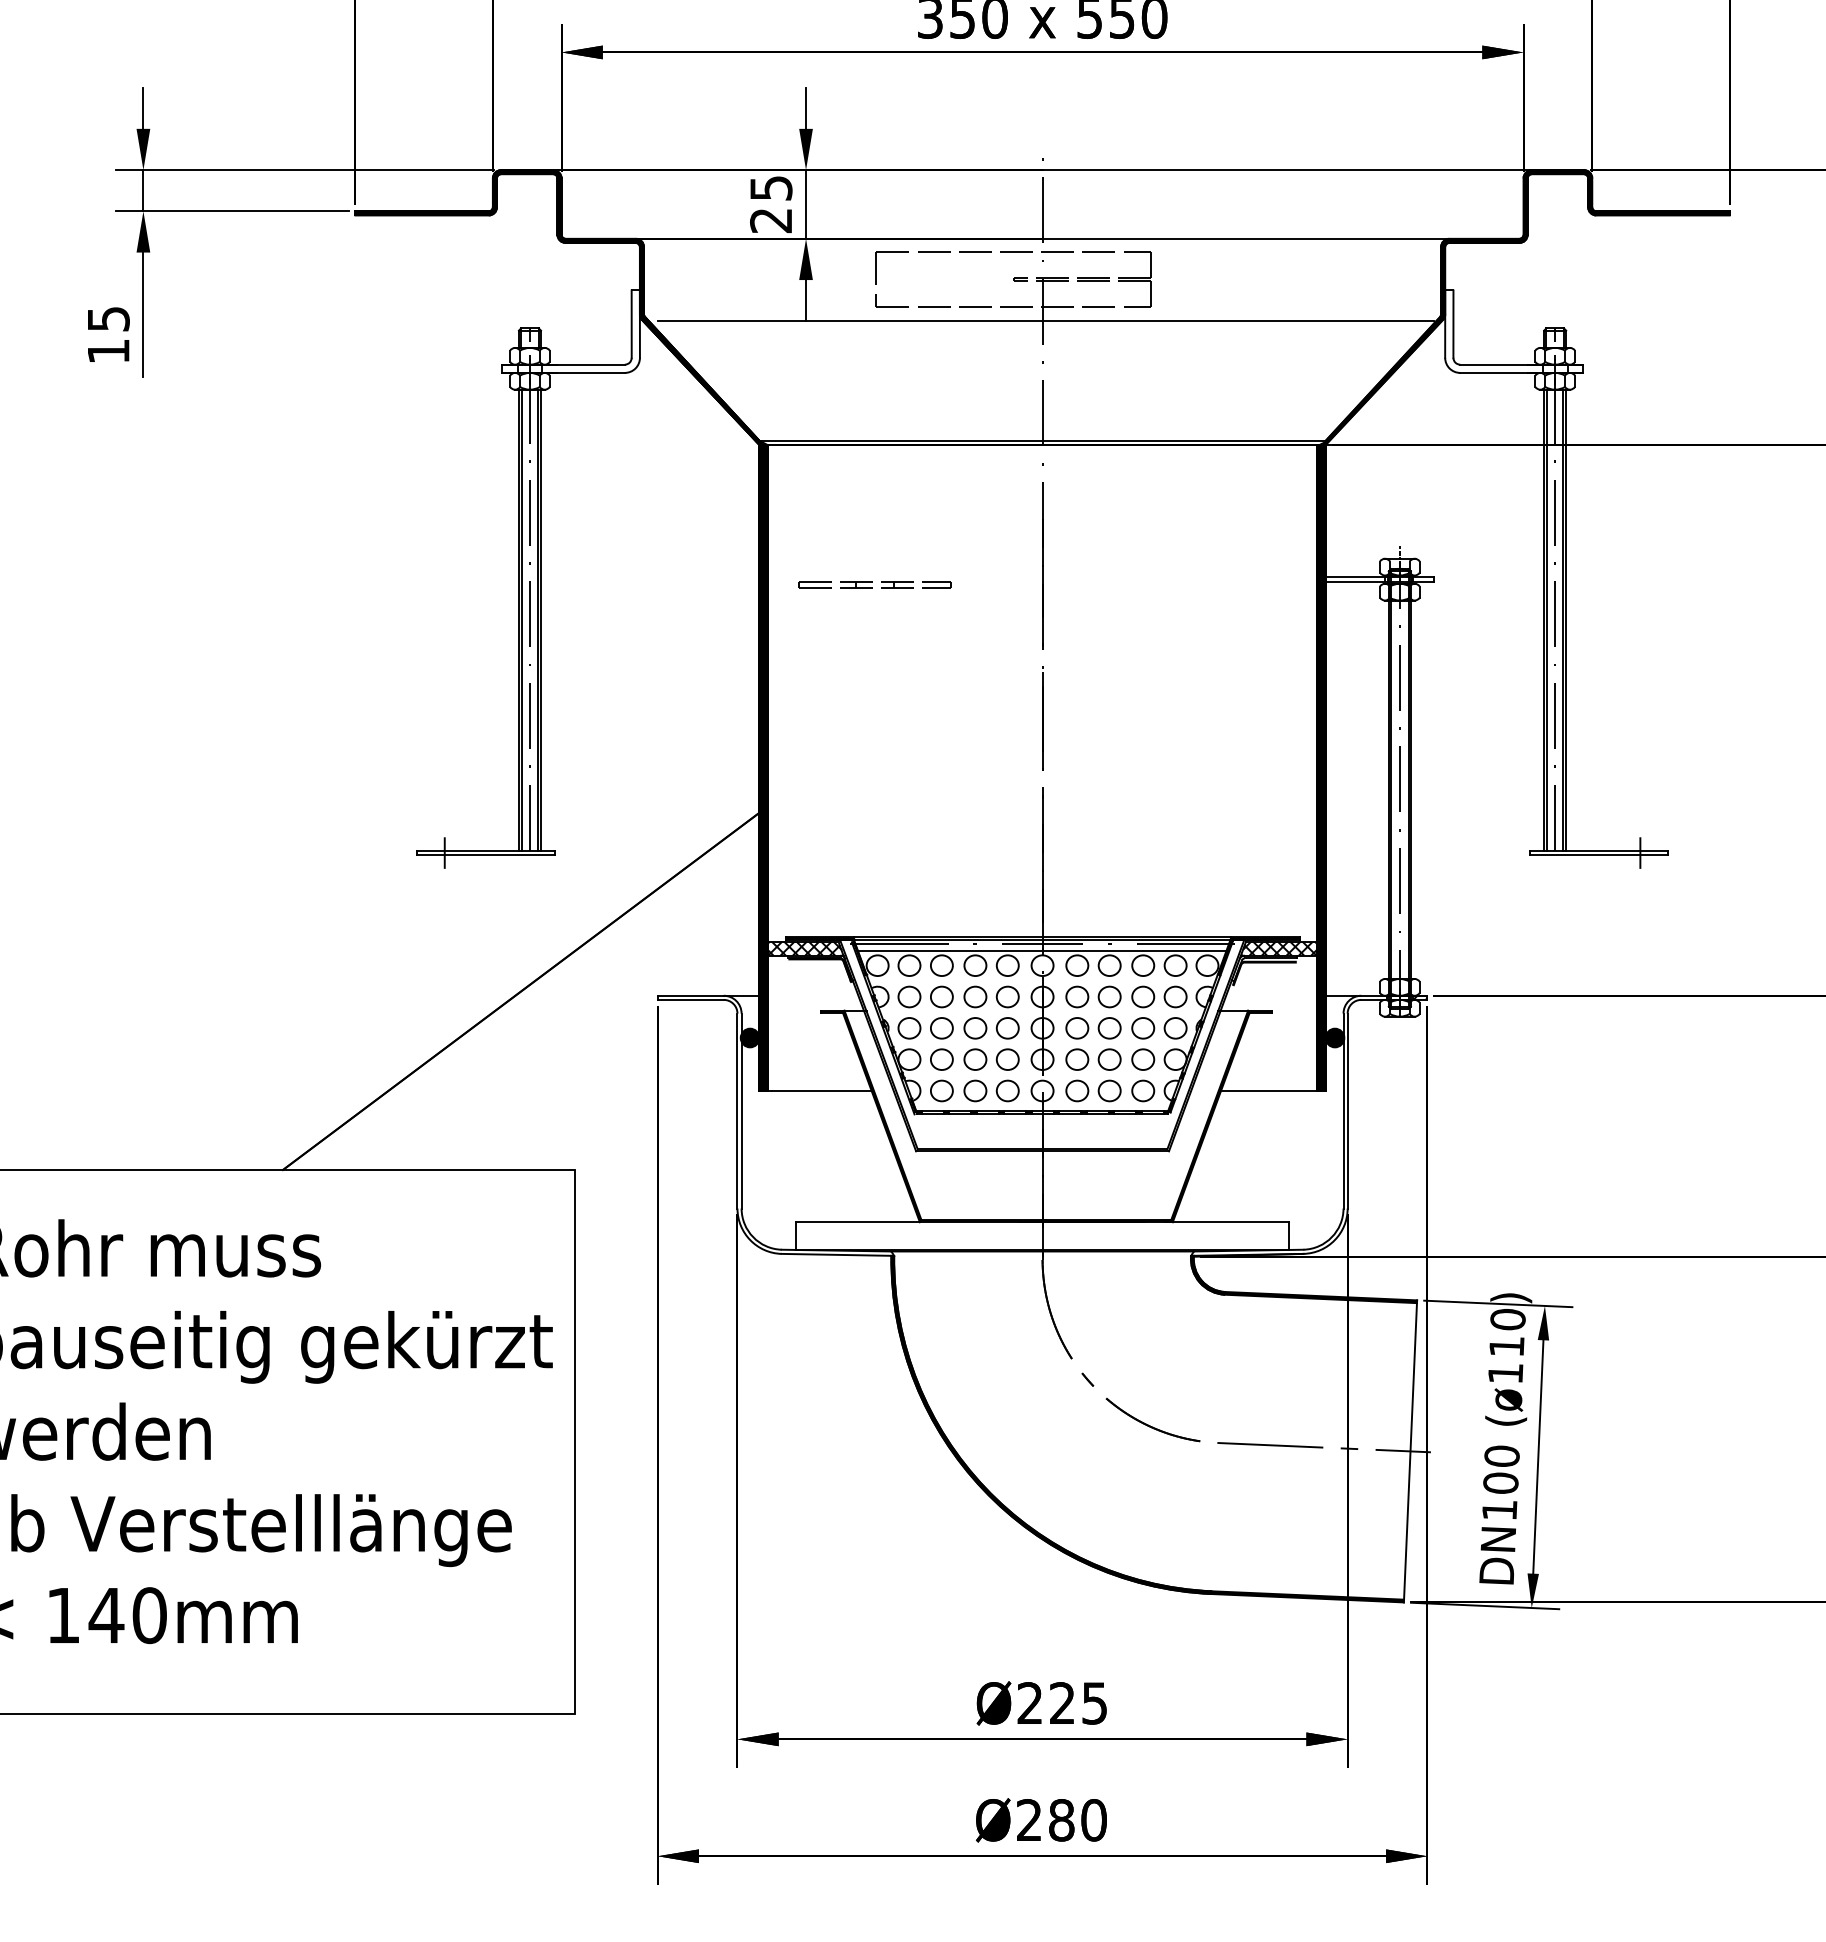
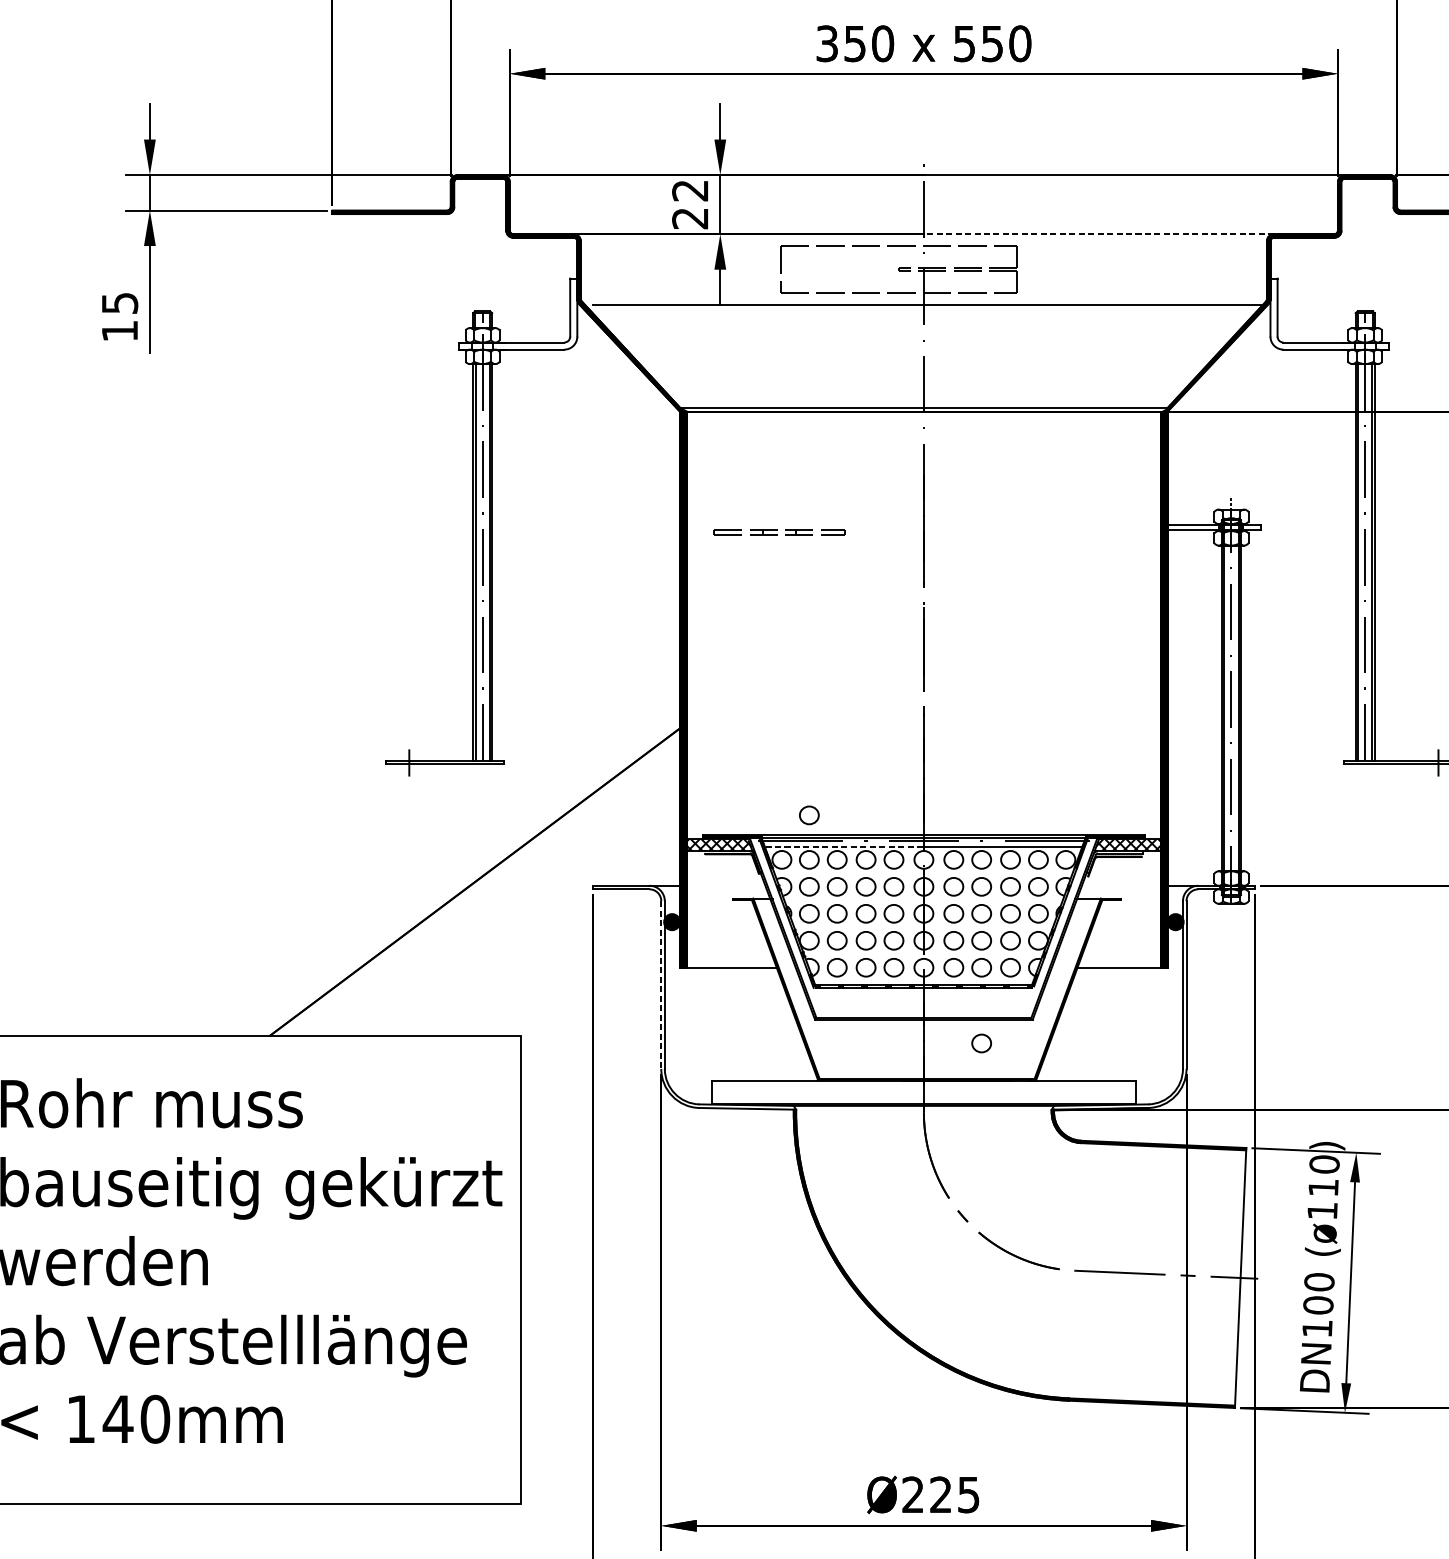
text: (771, 188) -> (690, 190), 25 -> 22
line: (1245, 238) -> (1098, 233), solid -> dashed
part: (909, 913) -> (809, 814), added
line: (950, 950) -> (844, 846), solid -> dashed
line: (737, 1111) -> (661, 985), solid -> dashed
part: (1109, 1178) -> (981, 1043), added

